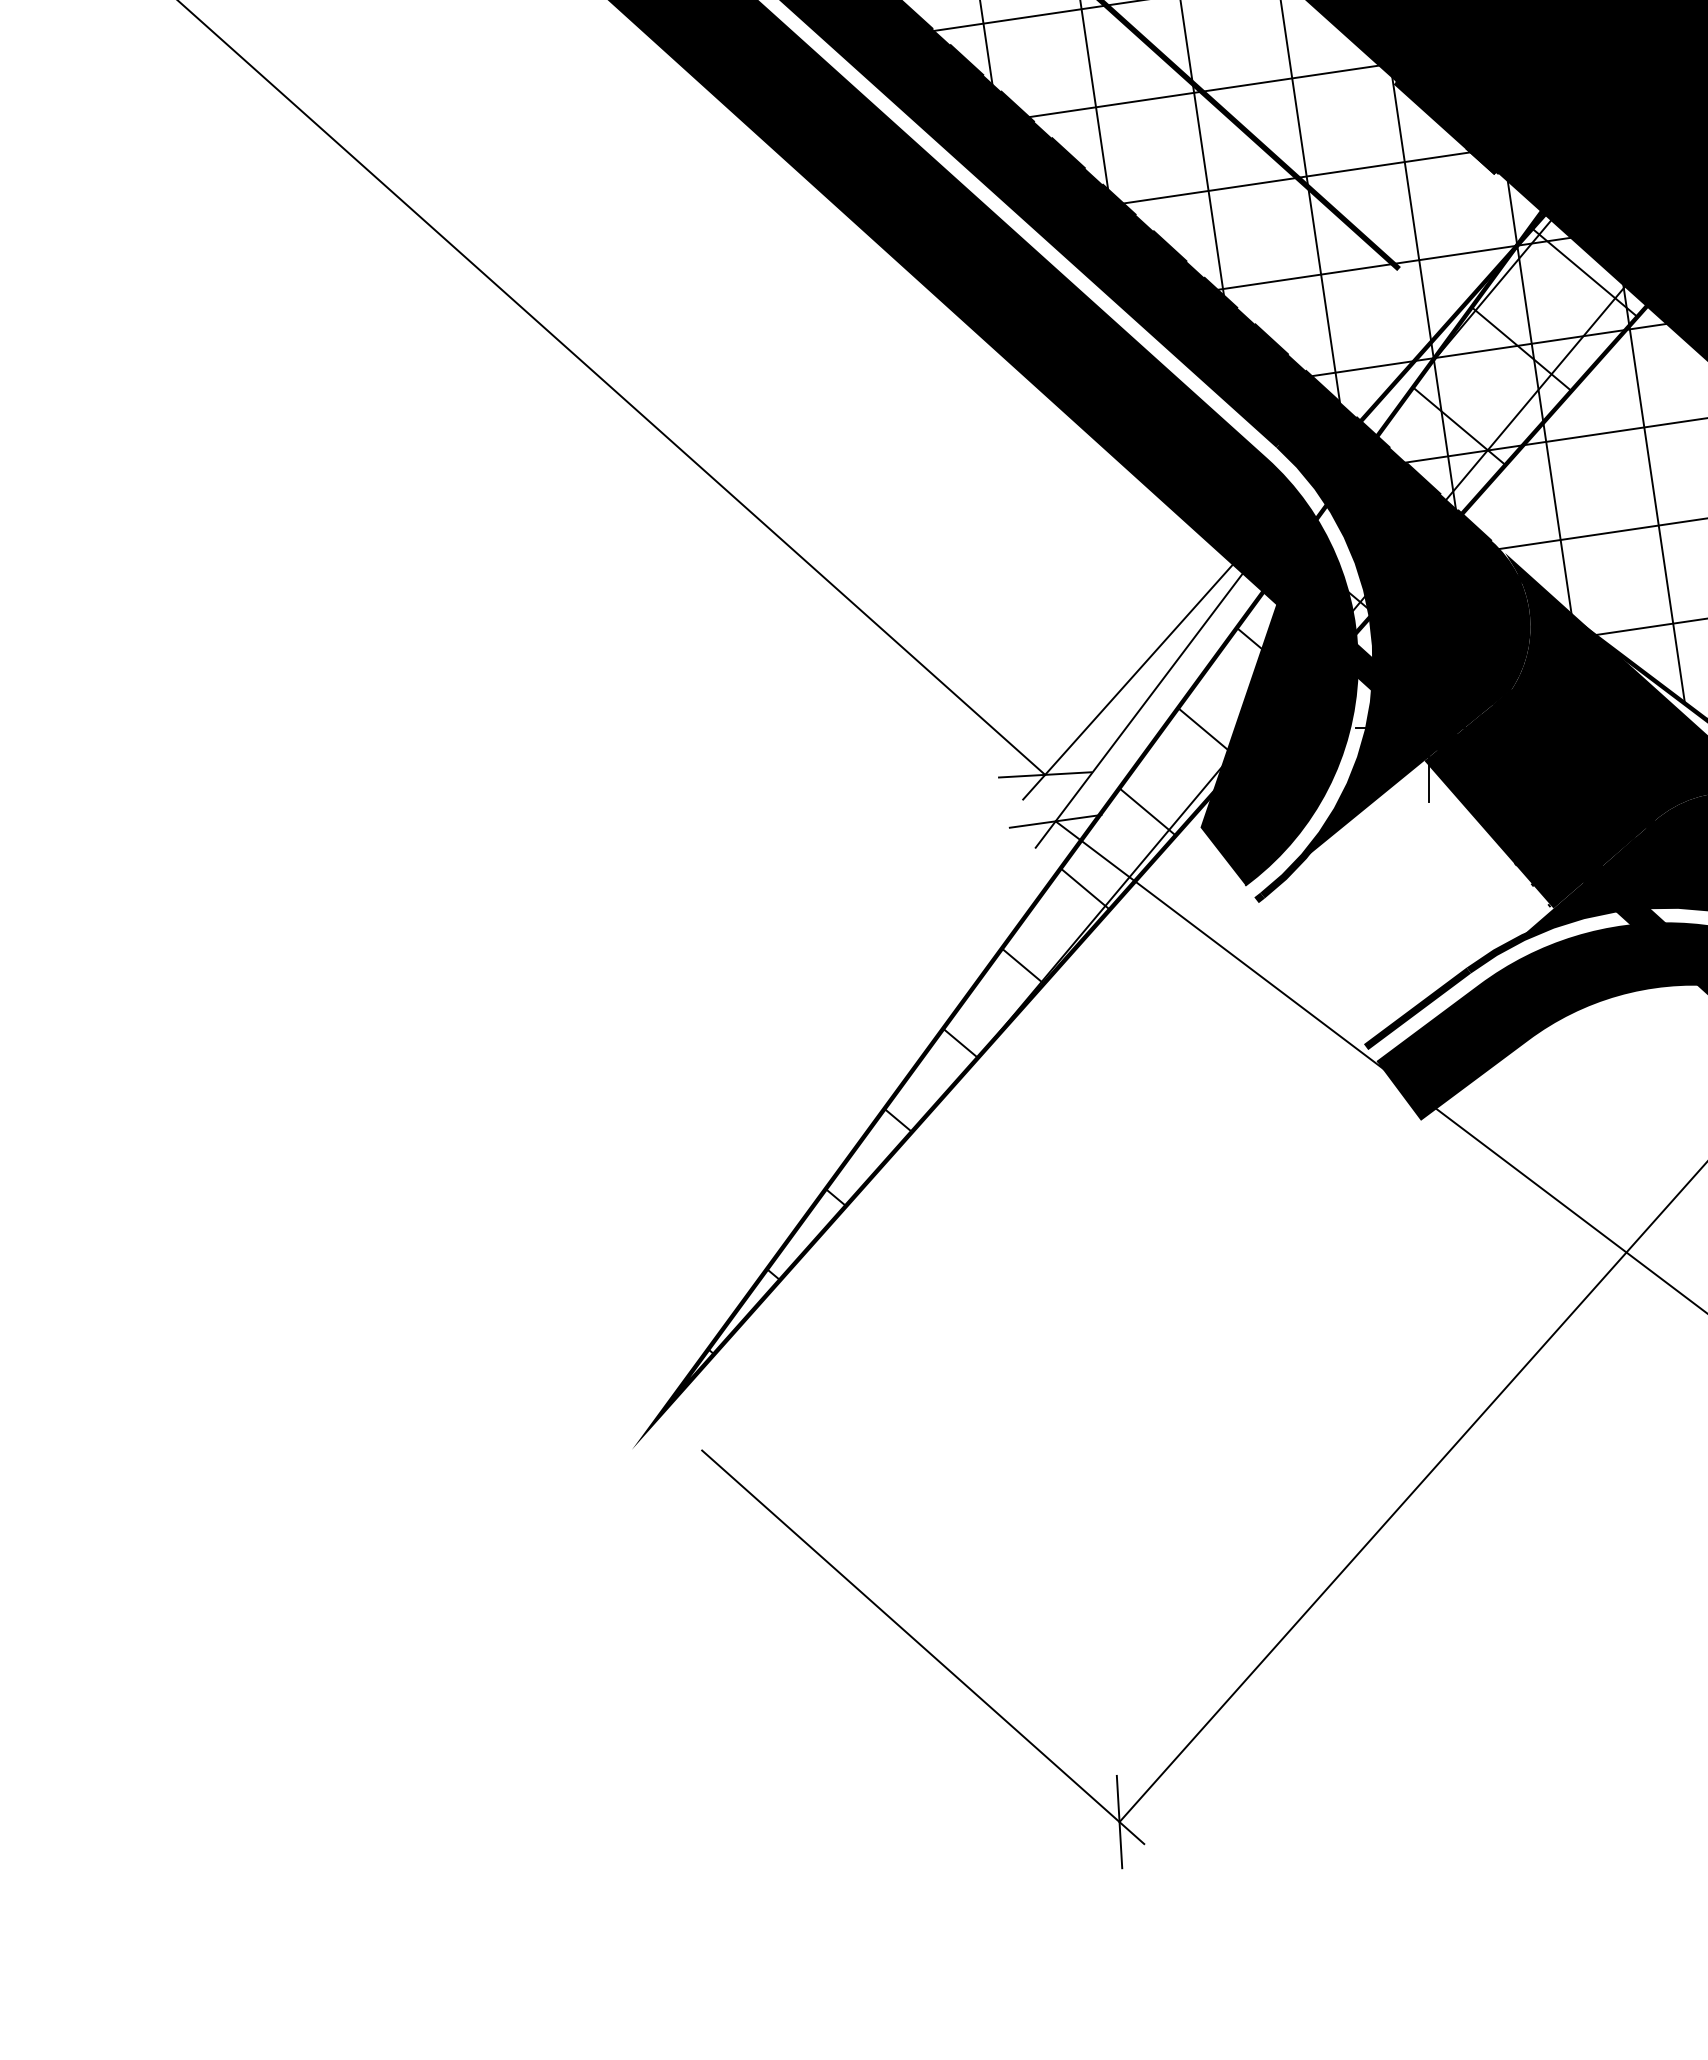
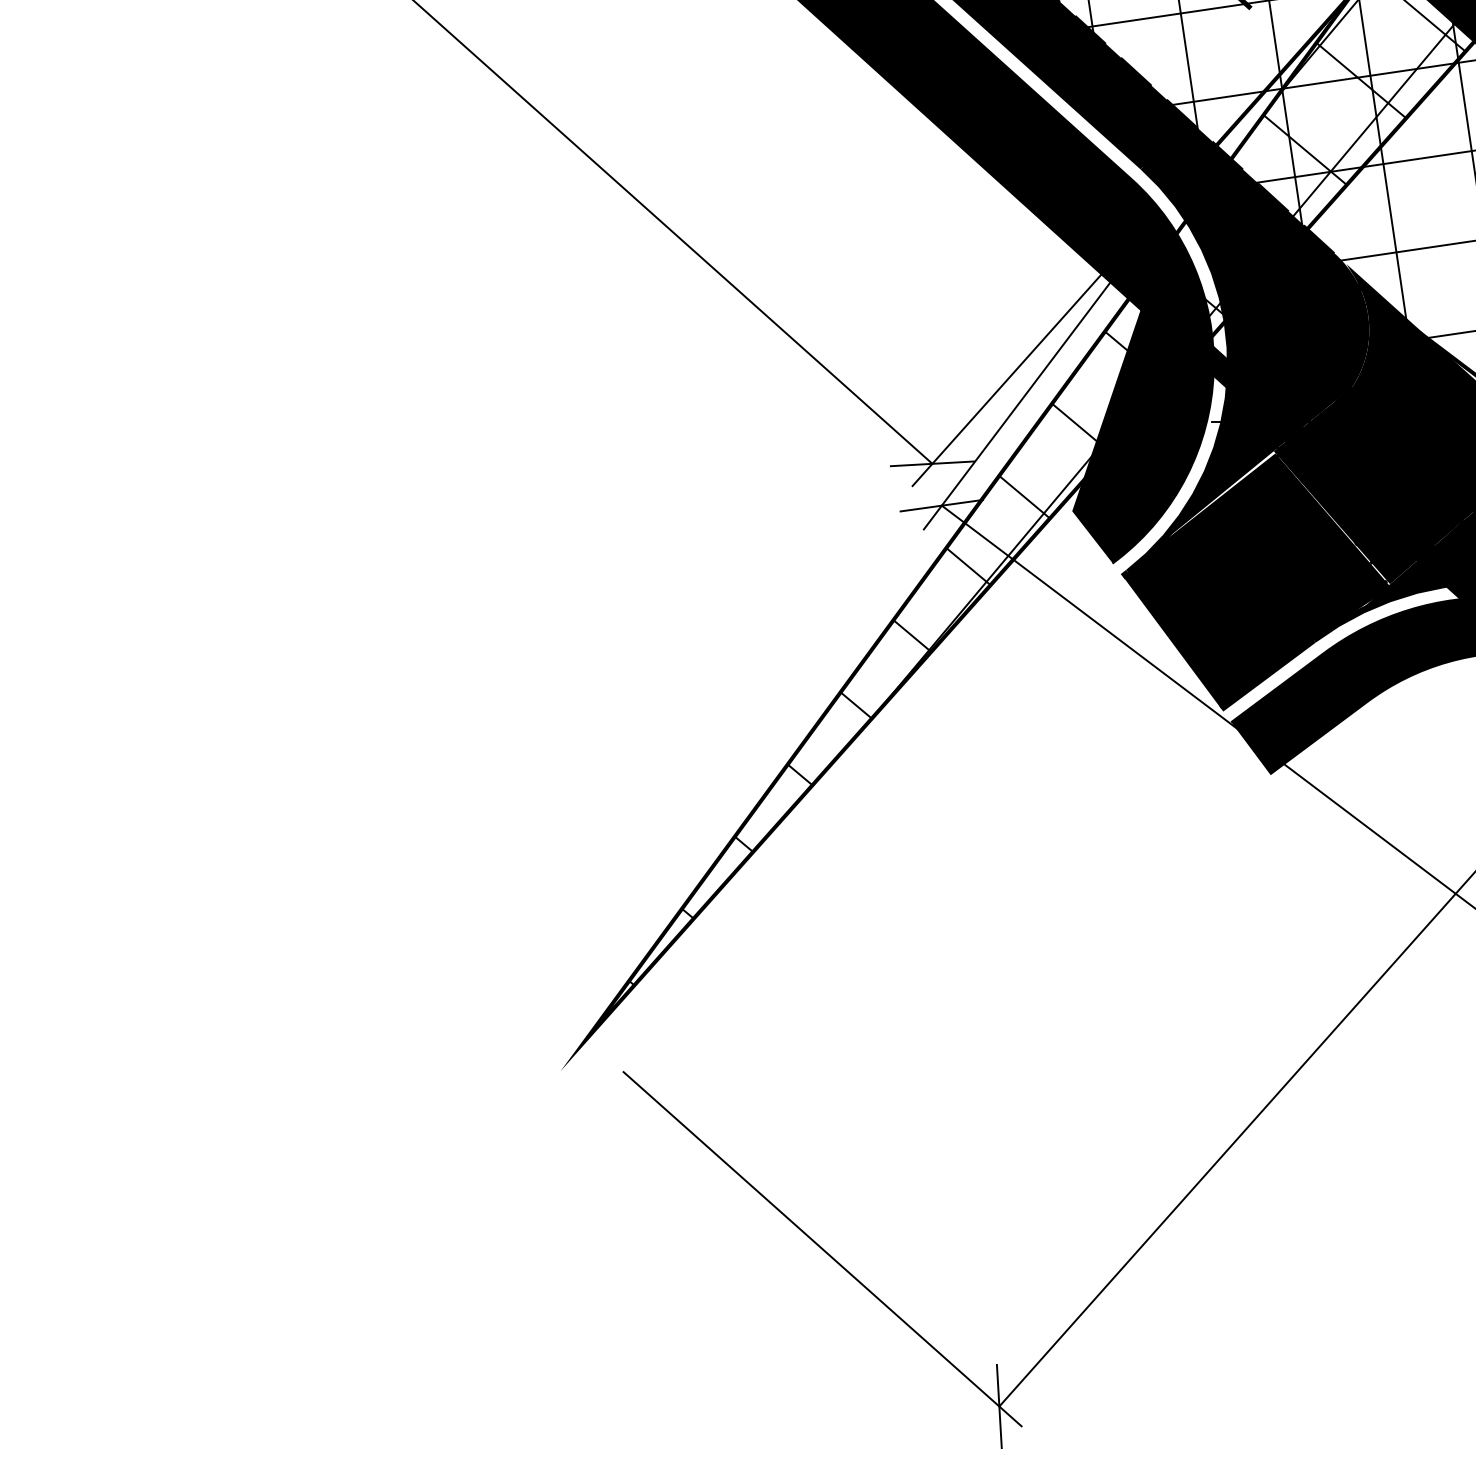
fill: (1405, 905) -> (1256, 581), added

